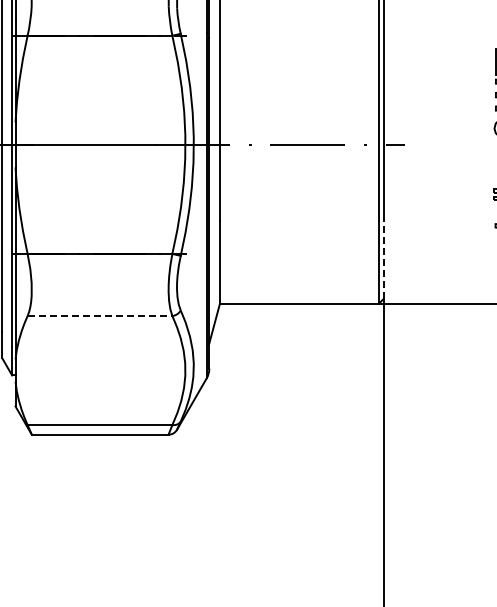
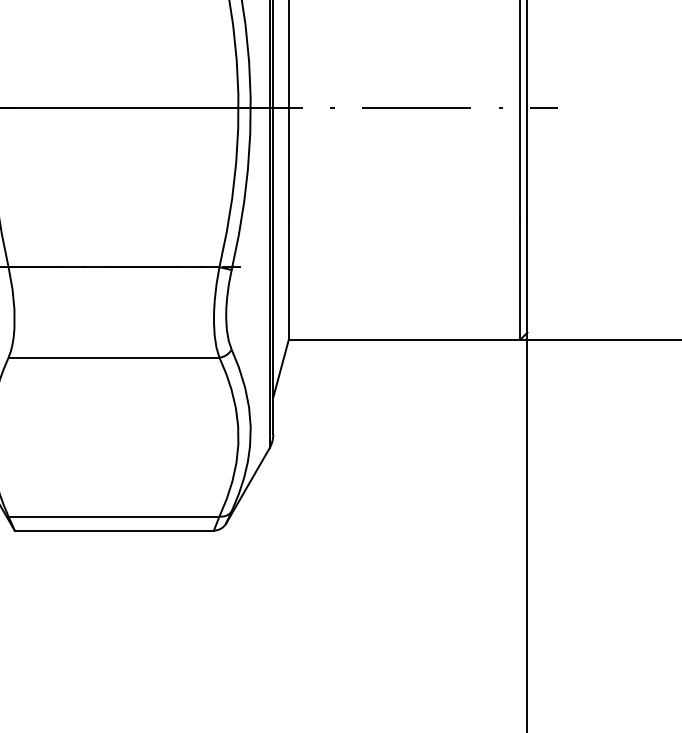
line: (383, 258) -> (527, 273), dashed -> solid
line: (100, 316) -> (114, 358), dashed -> solid

